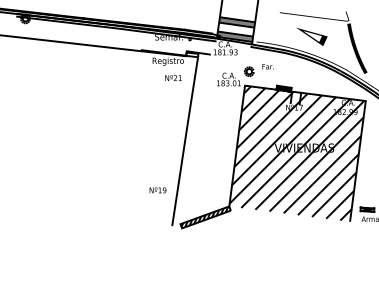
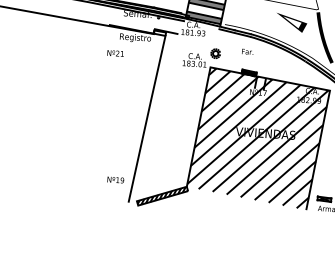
part: (312, 36) -> (292, 22), moved
text: (267, 66) -> (247, 51), moved
text: (173, 77) -> (115, 52), moved
text: (157, 190) -> (115, 180), moved

